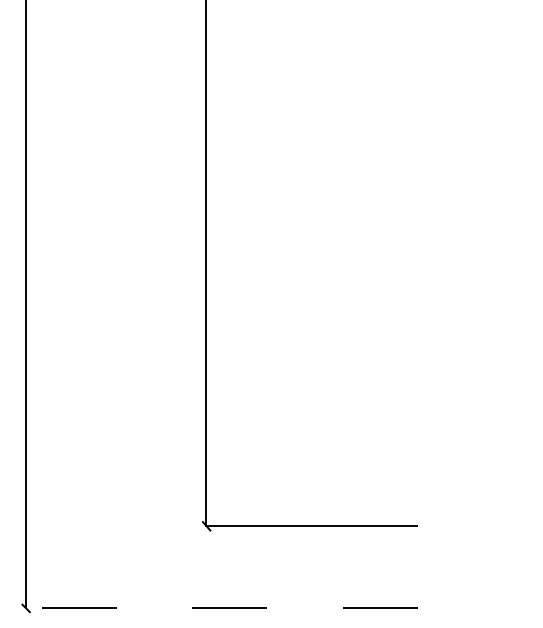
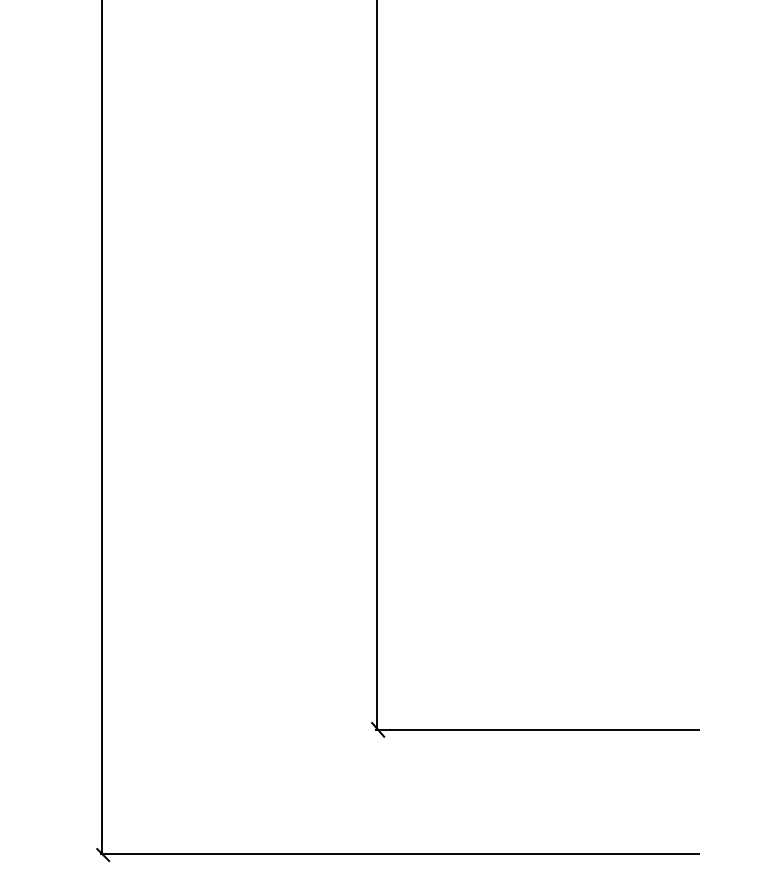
line: (221, 607) -> (400, 853), dashed -> solid

